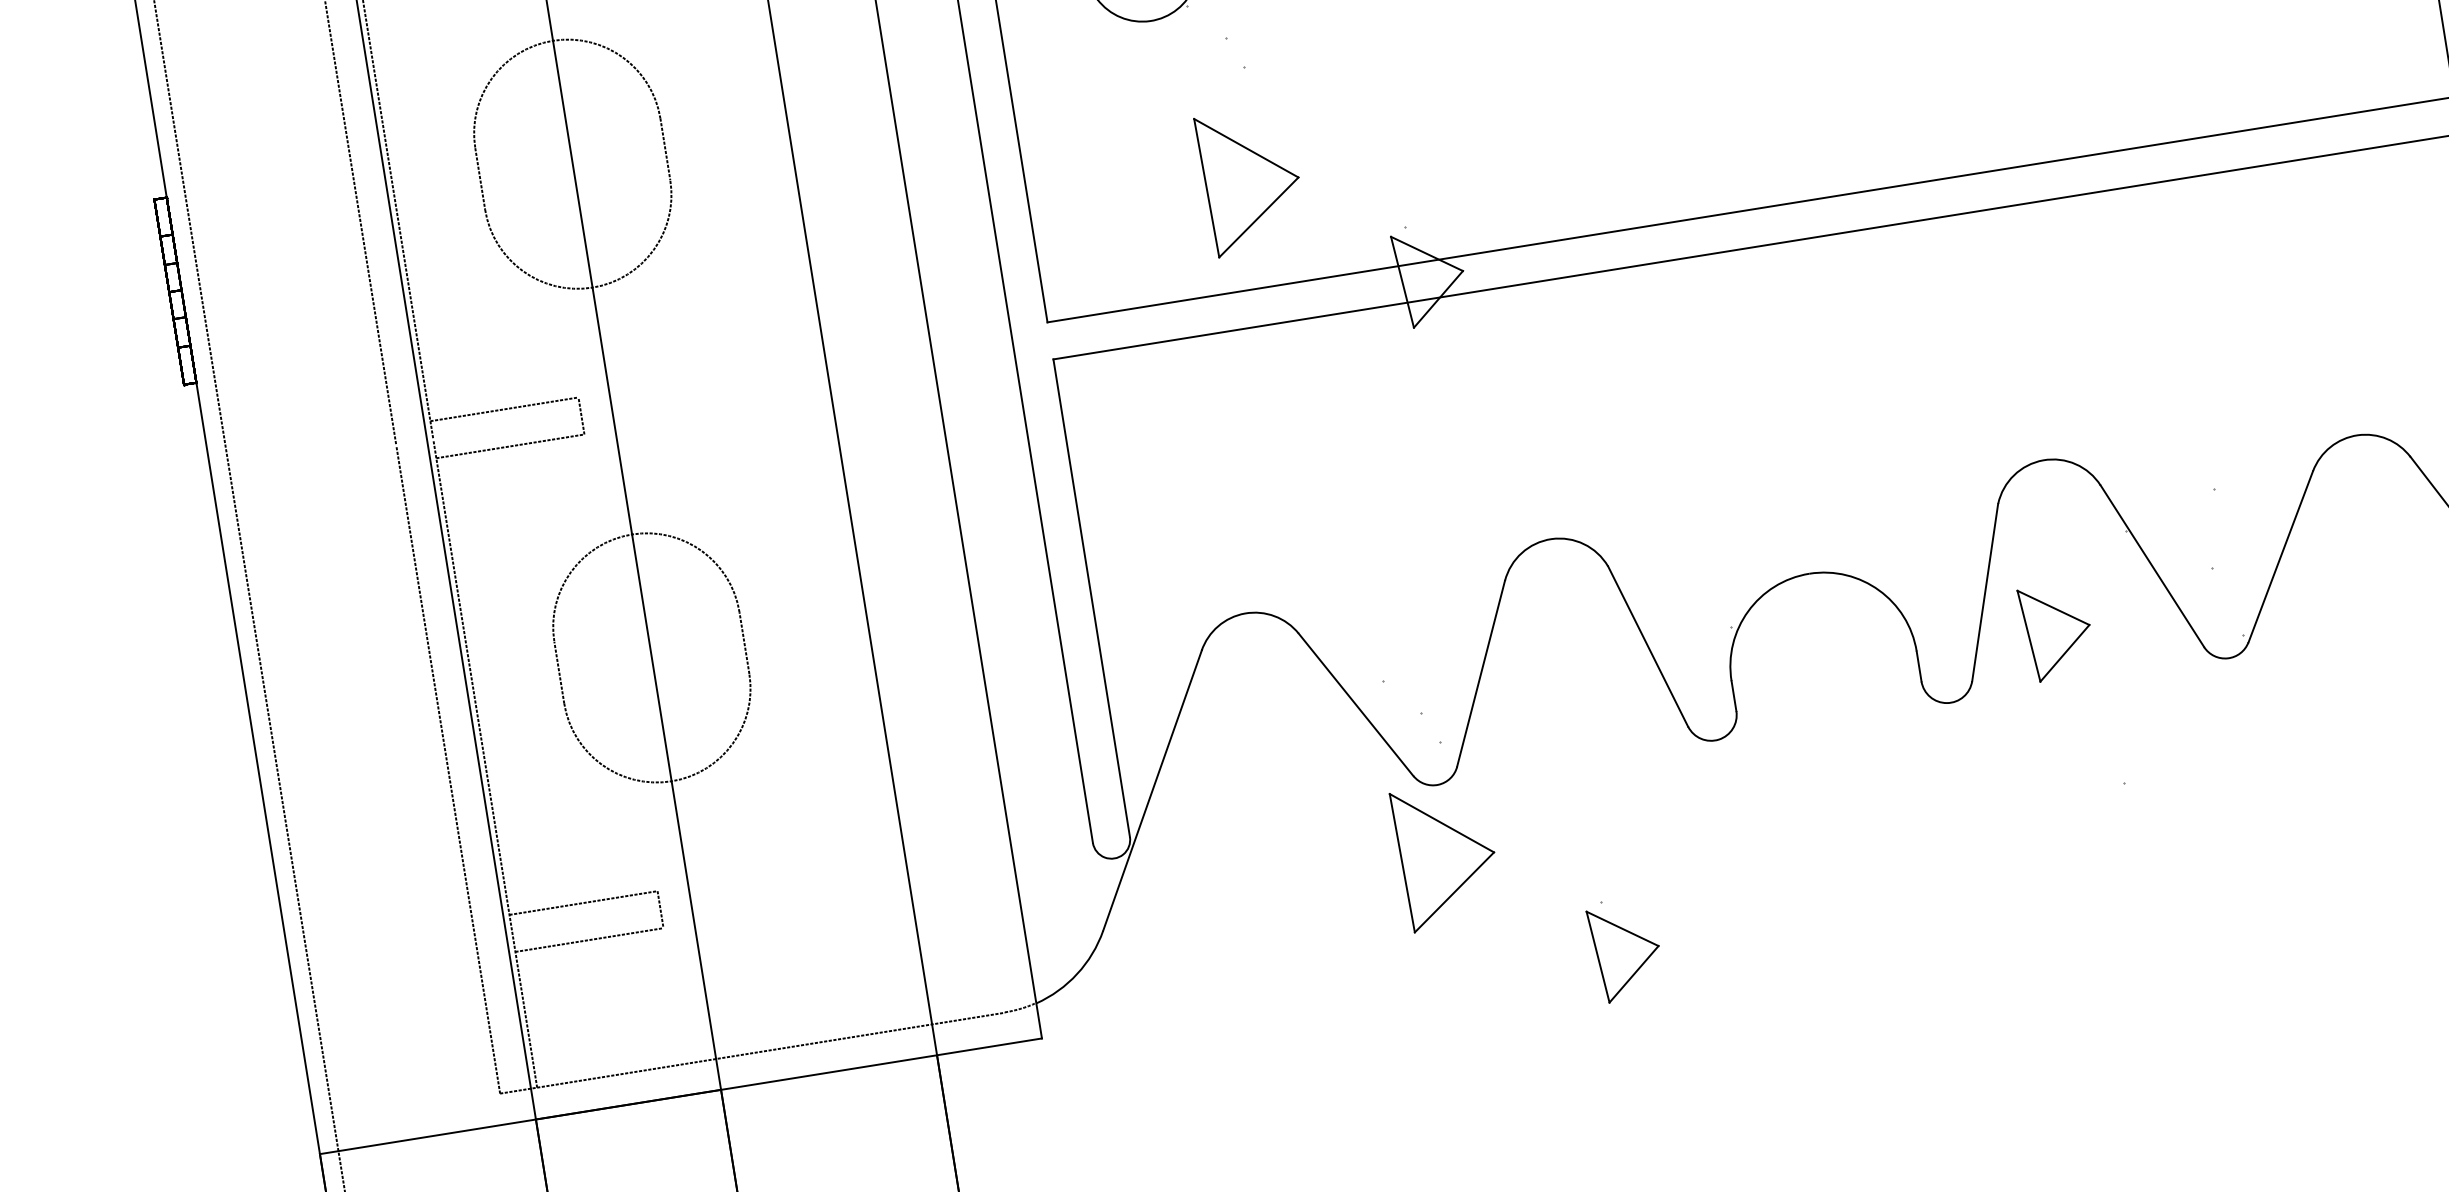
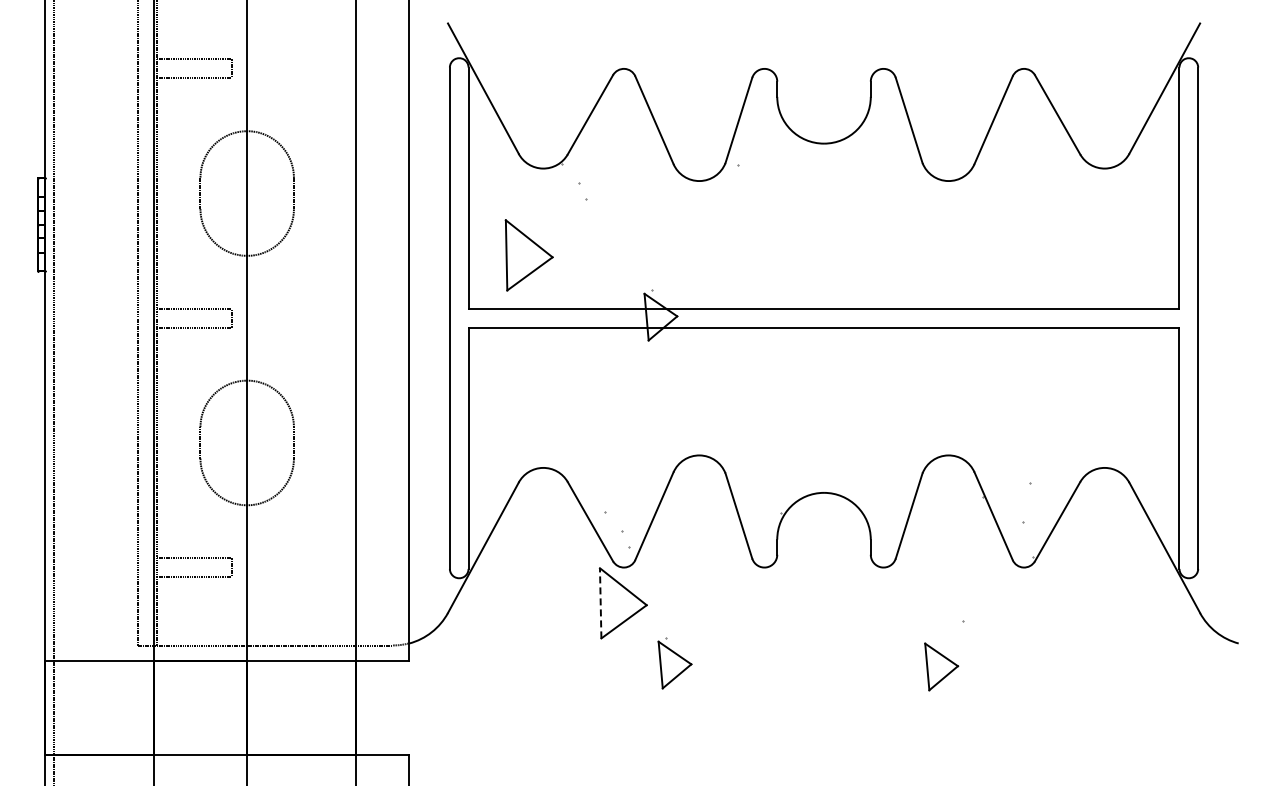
part: (1250, 181) -> (528, 255), moved
part: (2056, 630) -> (941, 666), moved
line: (1401, 861) -> (600, 602), solid -> dashed
part: (1624, 949) -> (674, 663), moved

